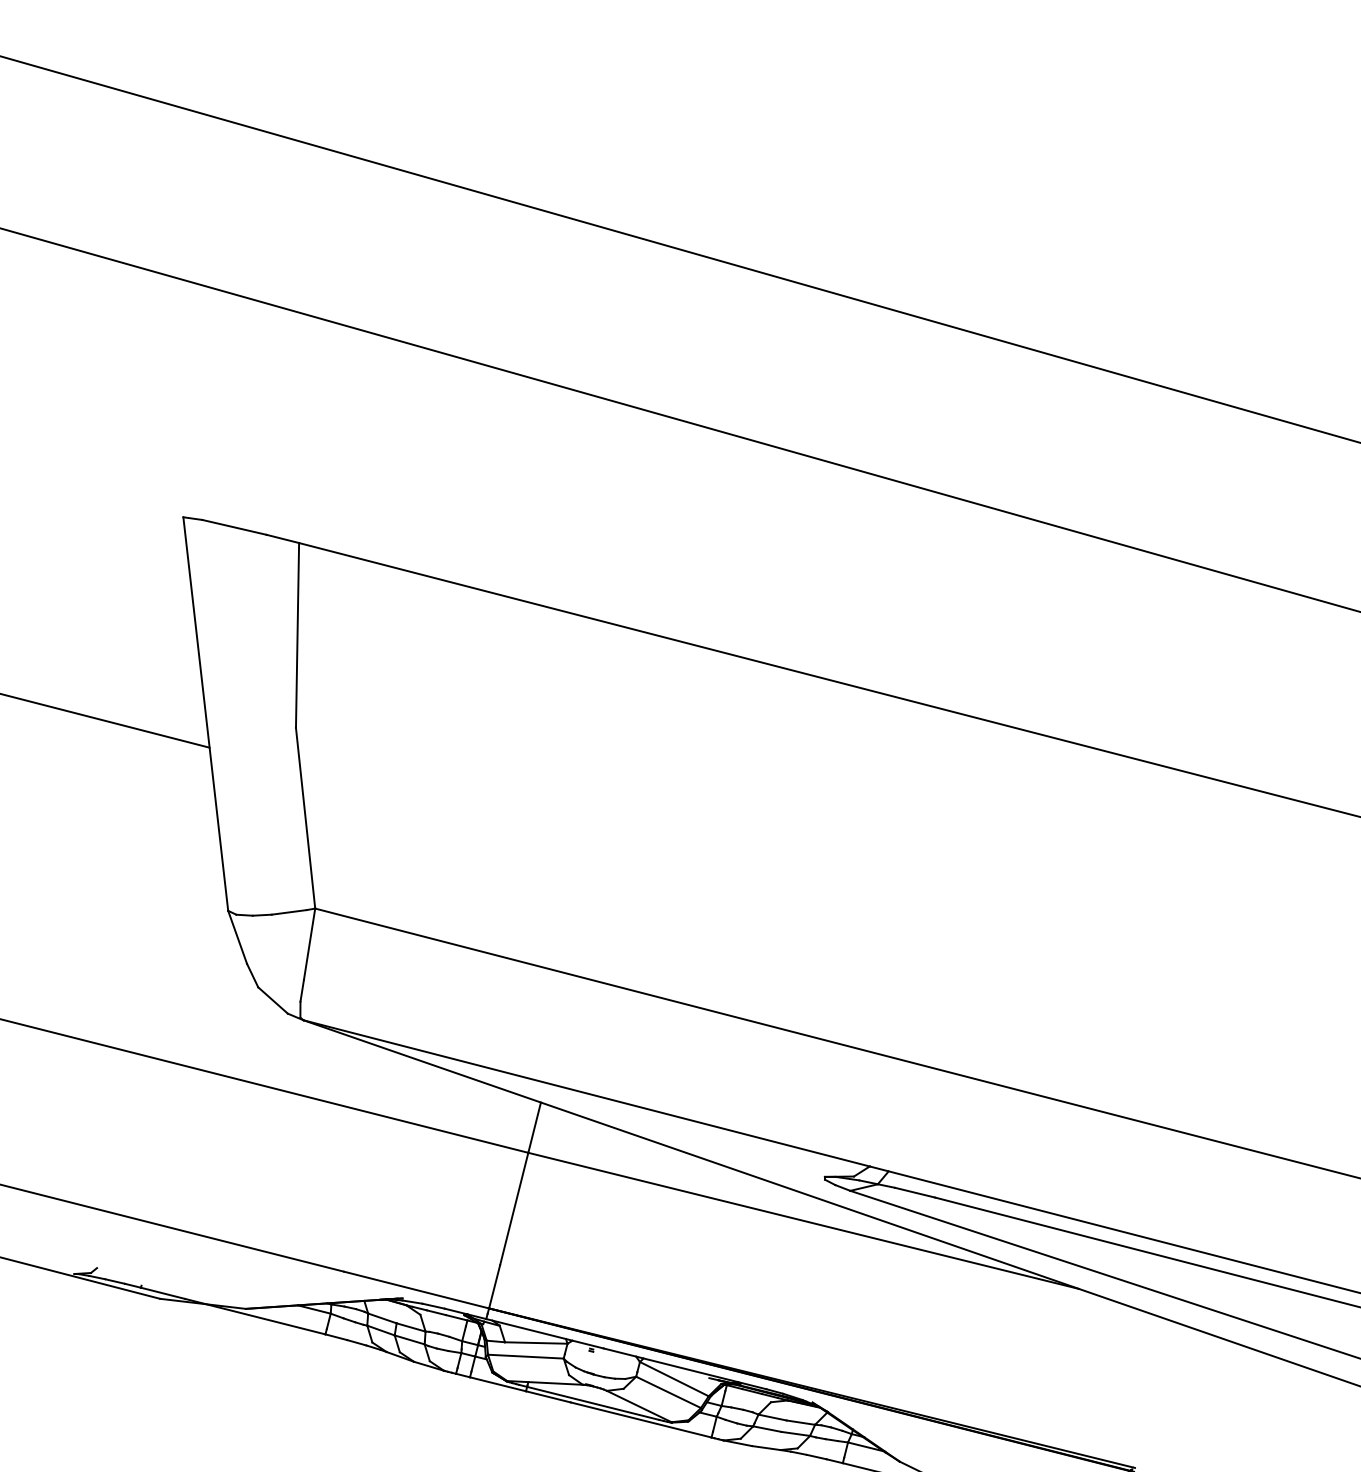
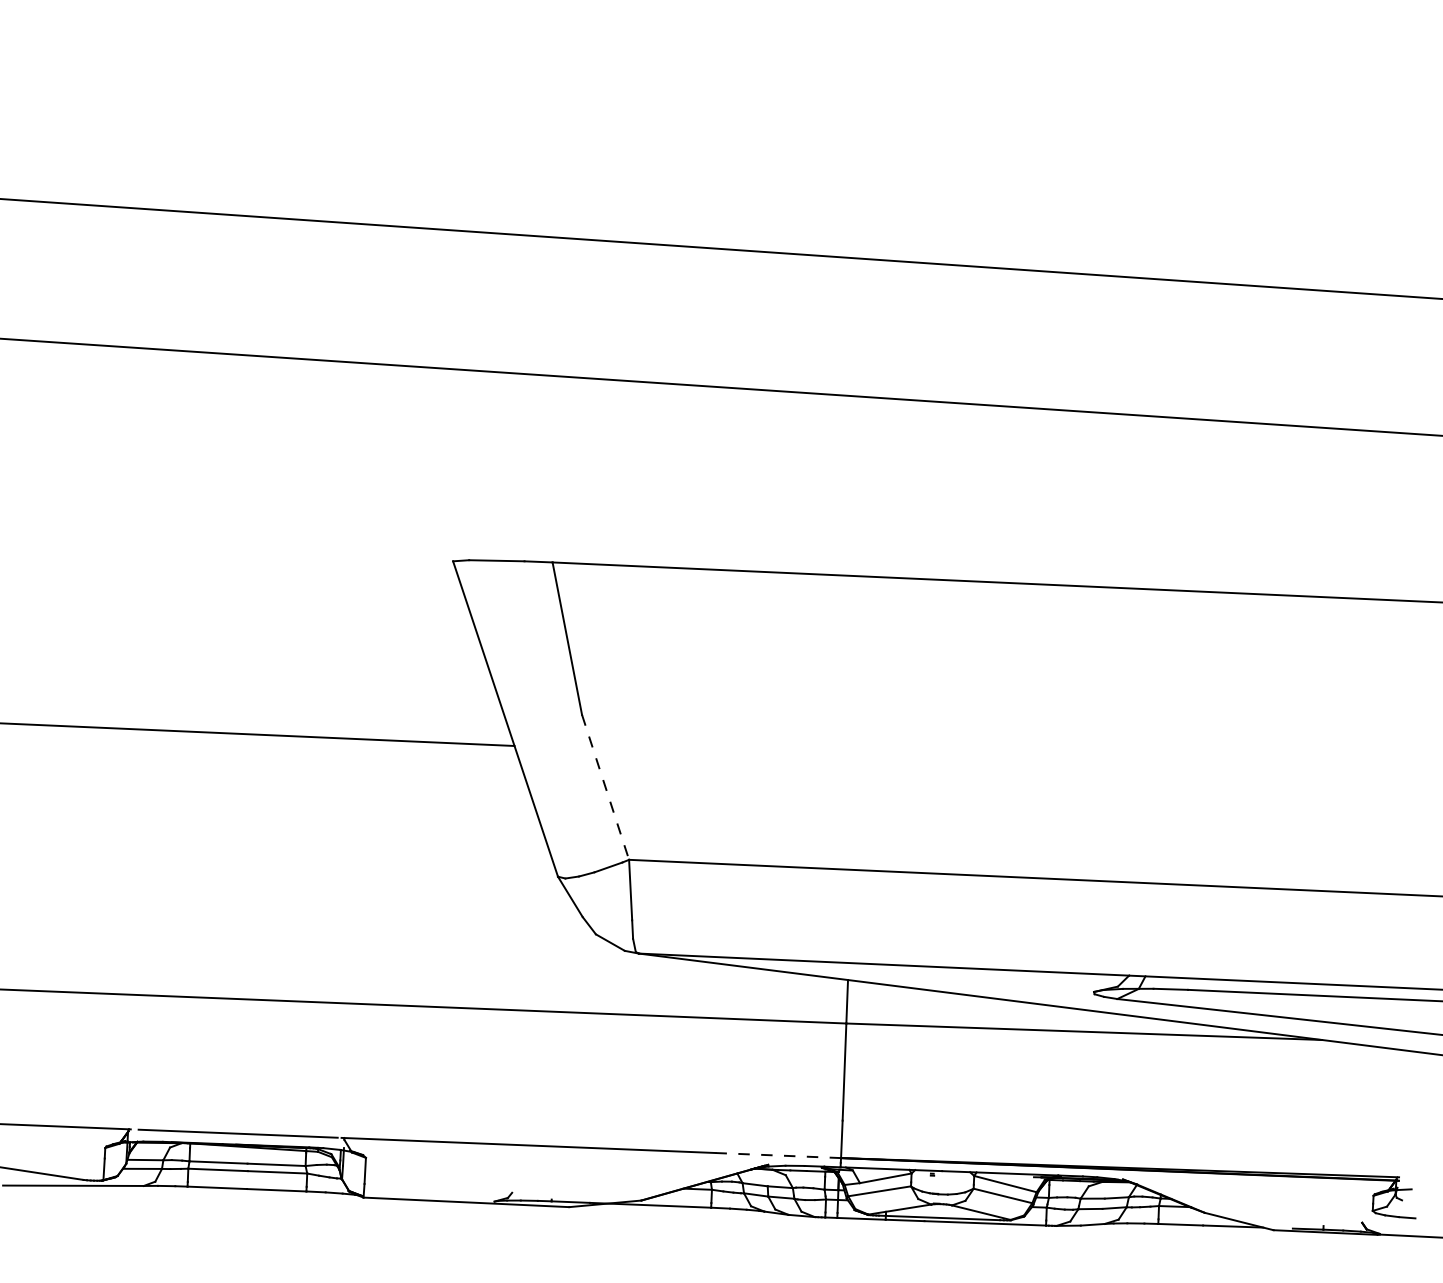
line: (305, 818) -> (605, 787), solid -> dashed
line: (416, 1290) -> (778, 1155), solid -> dashed

